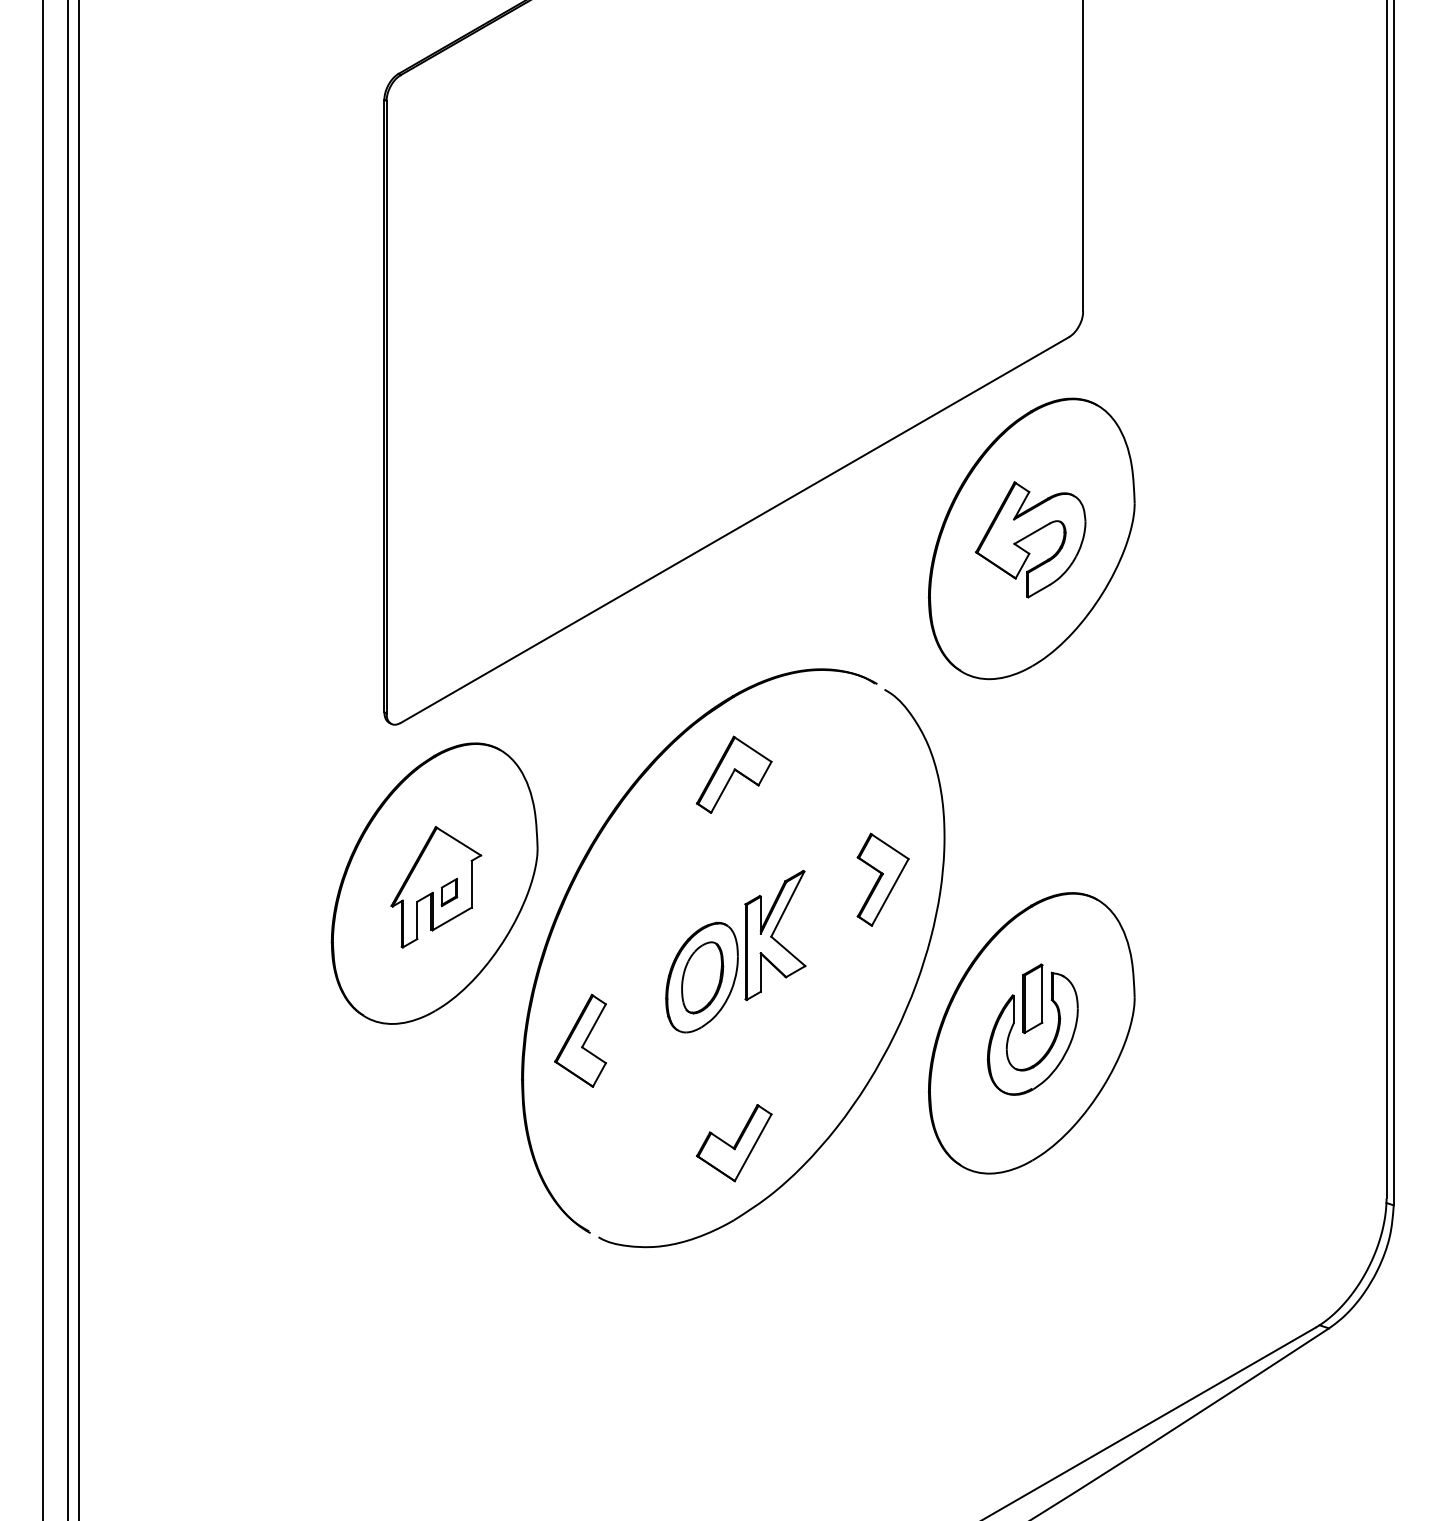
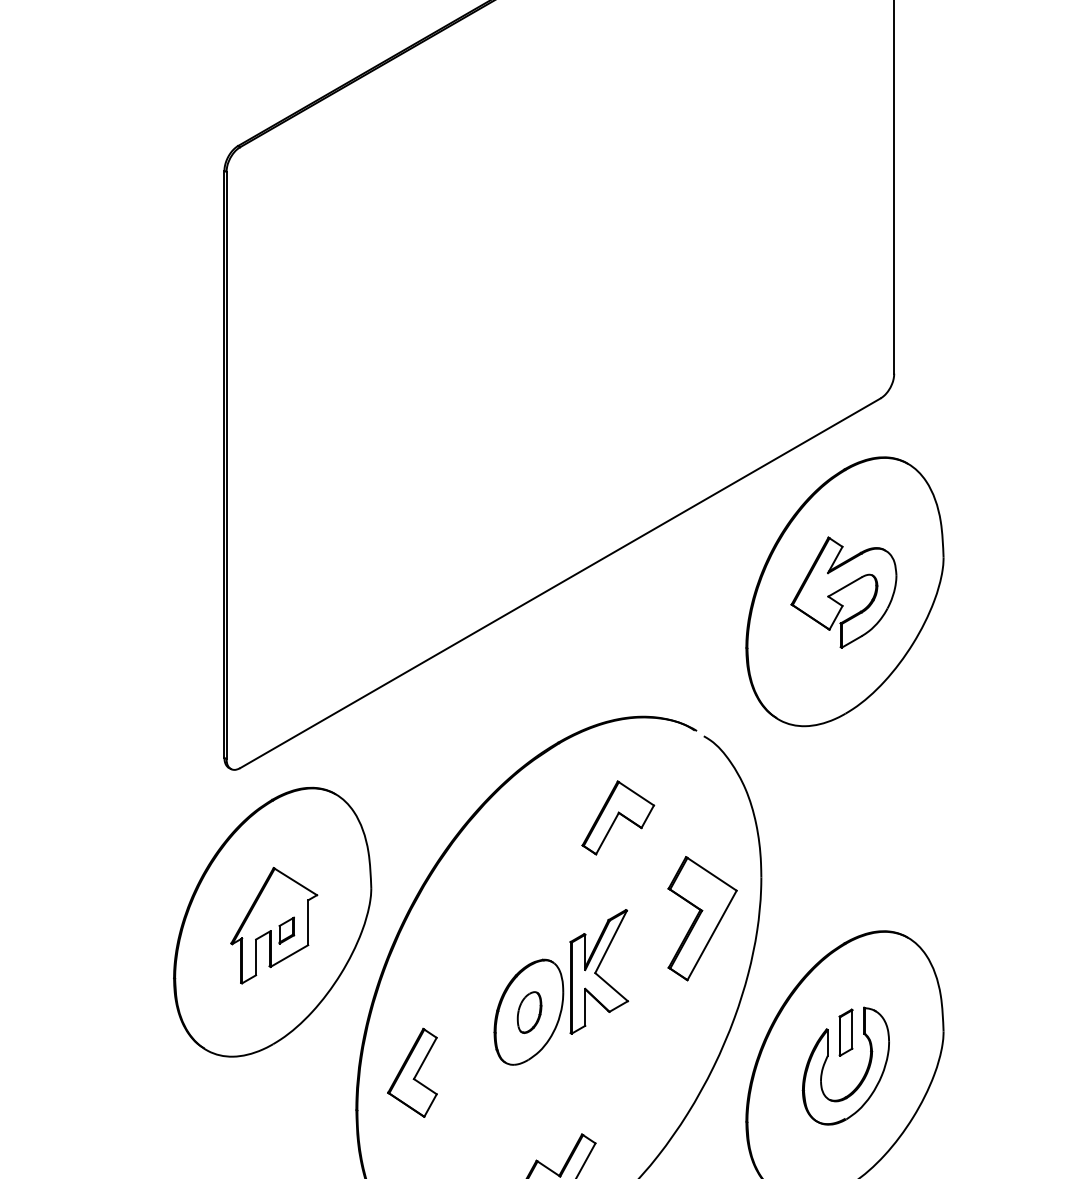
part: (733, 774) -> (617, 817), moved
part: (882, 879) -> (701, 918), size x1.4
part: (702, 977) -> (529, 1012), size x0.6
part: (1032, 998) -> (845, 1032), size x0.7

